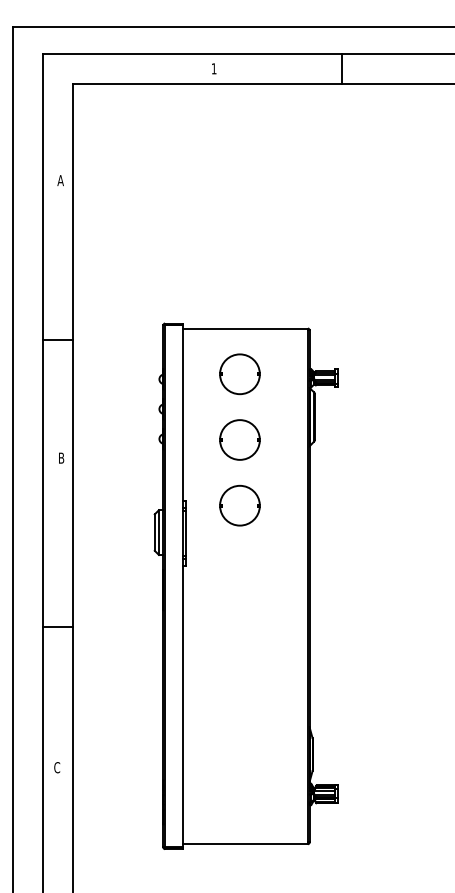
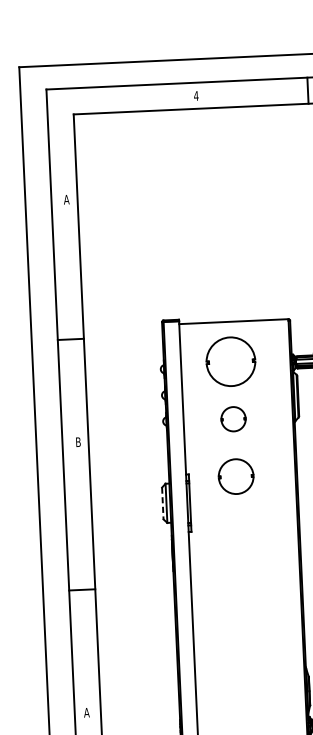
text: (213, 68) -> (195, 95), 1 -> 4
part: (239, 374) -> (230, 362), size x1.4
part: (239, 439) -> (233, 418), size x0.7
line: (154, 533) -> (162, 504), solid -> dashed
text: (56, 767) -> (86, 712), C -> A

